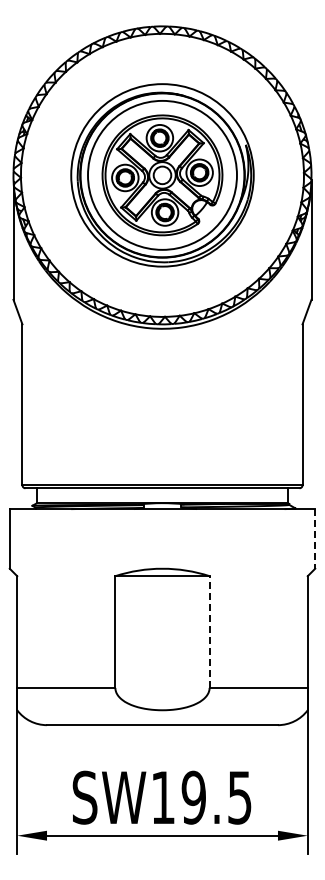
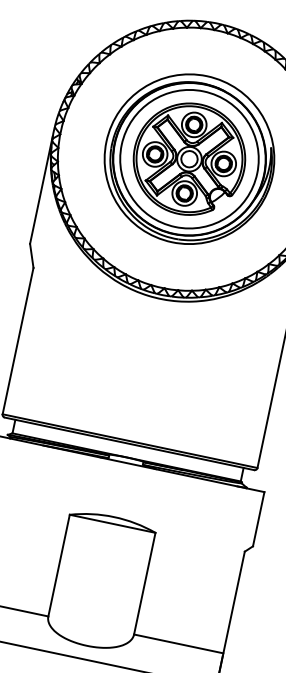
line: (315, 538) -> (259, 518), dashed -> solid
line: (209, 632) -> (144, 584), dashed -> solid

